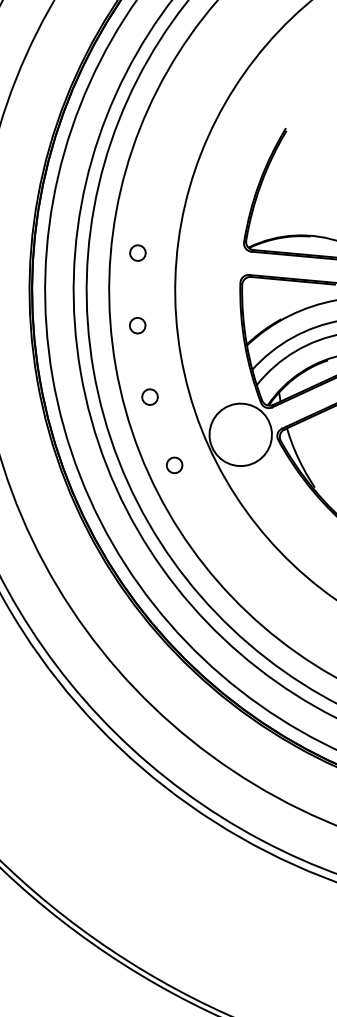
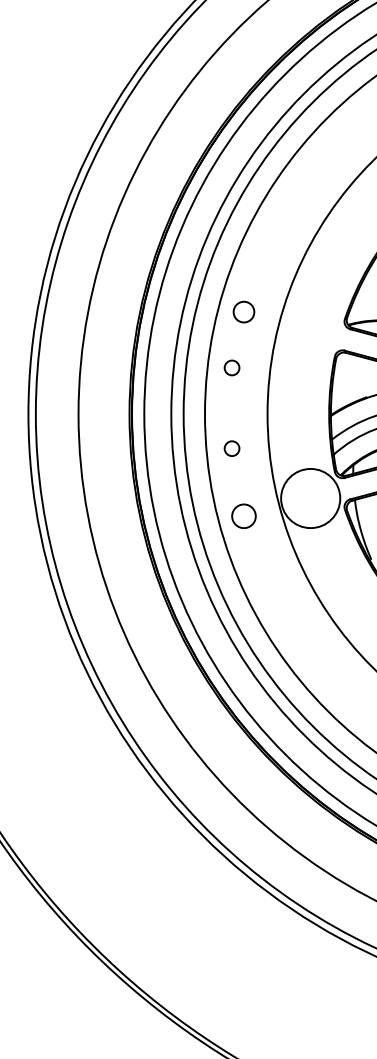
circle: (137, 253) -> (243, 312), size x1.4
circle: (137, 325) -> (231, 367), moved
circle: (174, 465) -> (243, 516), size x1.6

